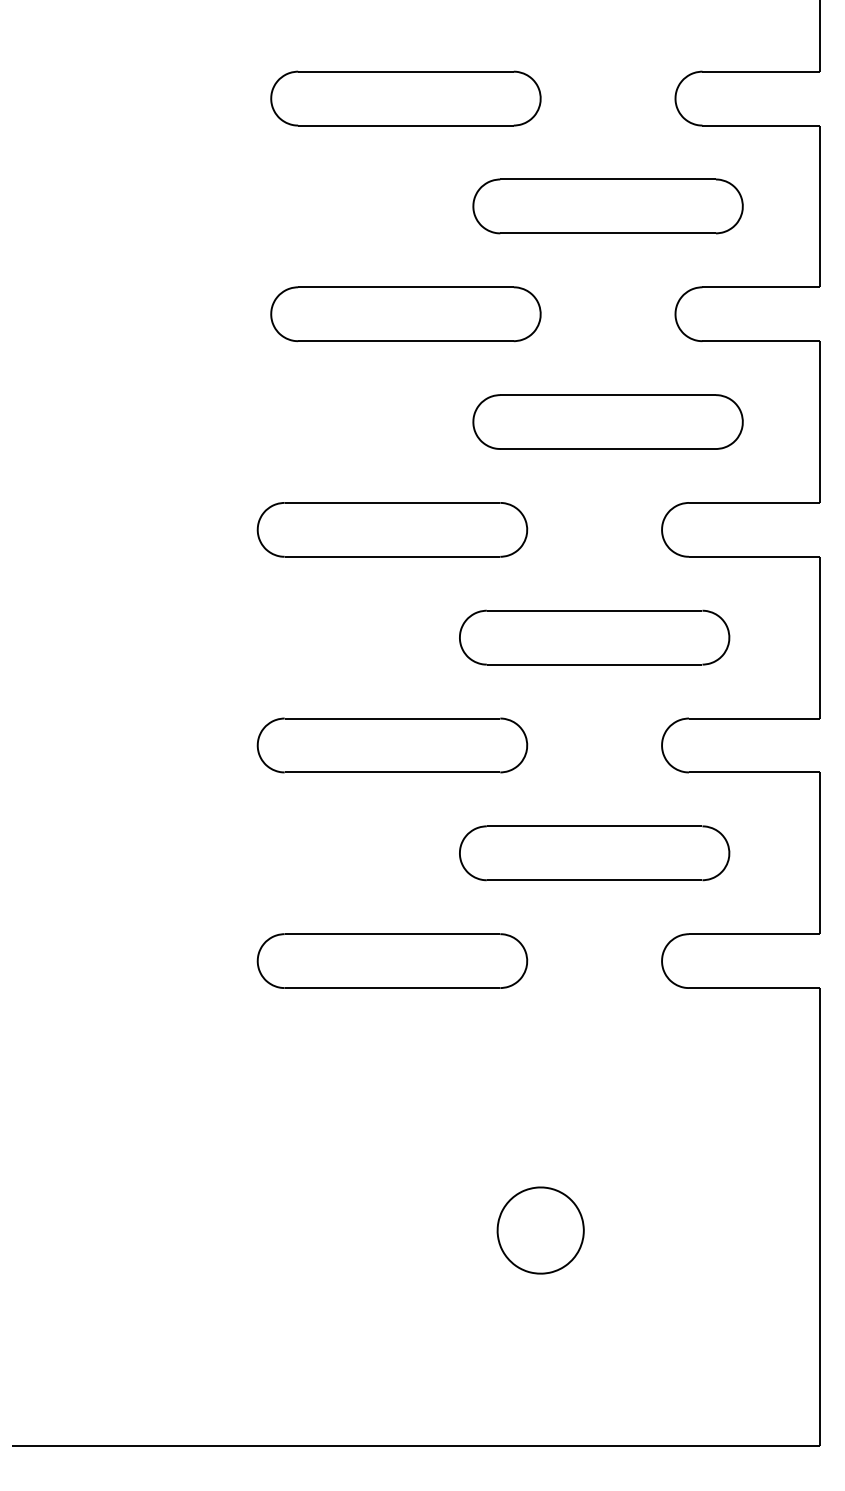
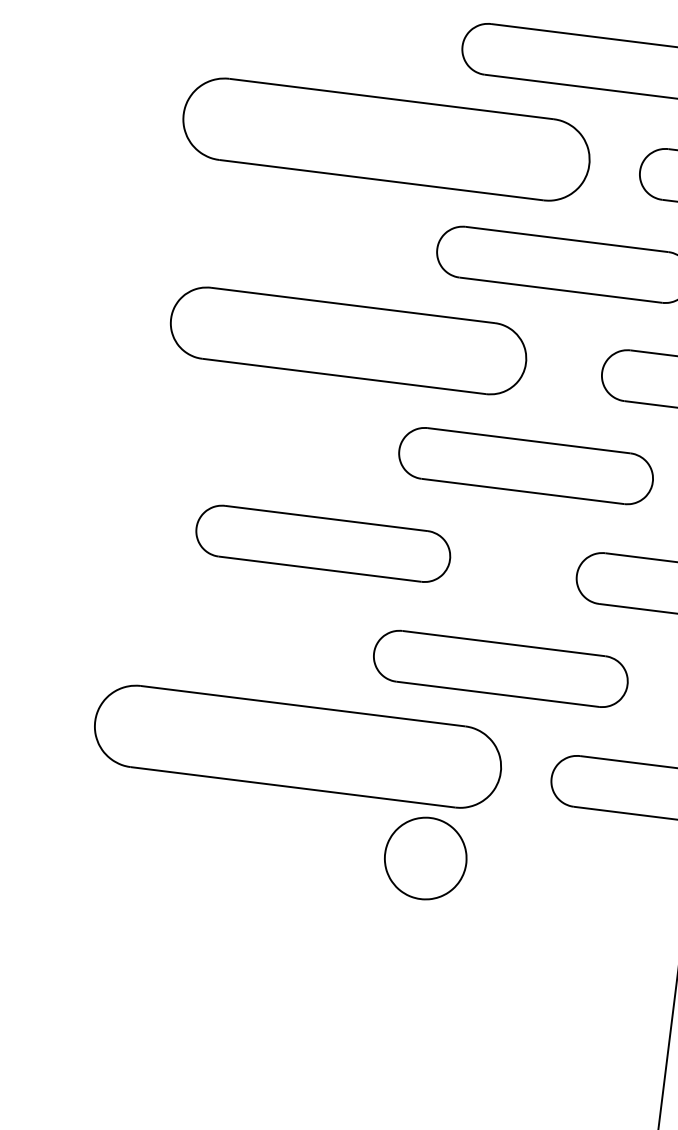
part: (405, 314) -> (386, 139), size x1.6
part: (392, 529) -> (348, 340), size x1.4
part: (392, 960) -> (298, 746), size x1.6
part: (540, 1230) -> (425, 858), moved

